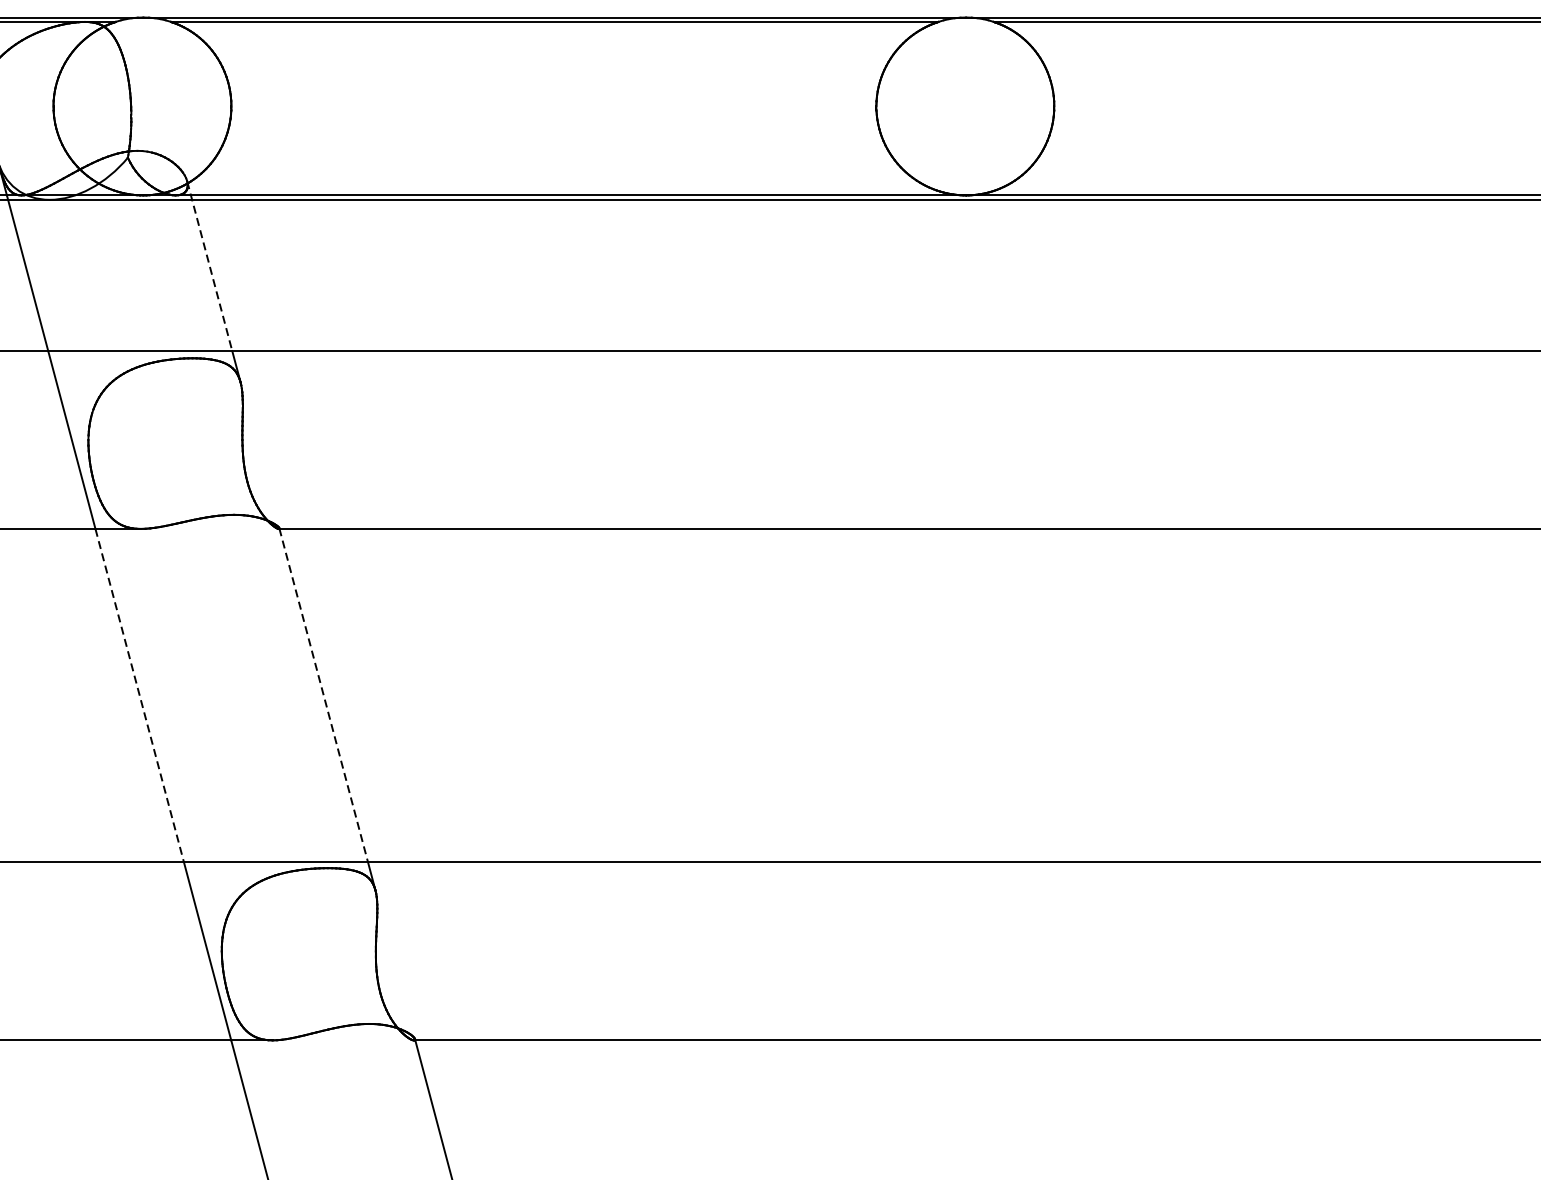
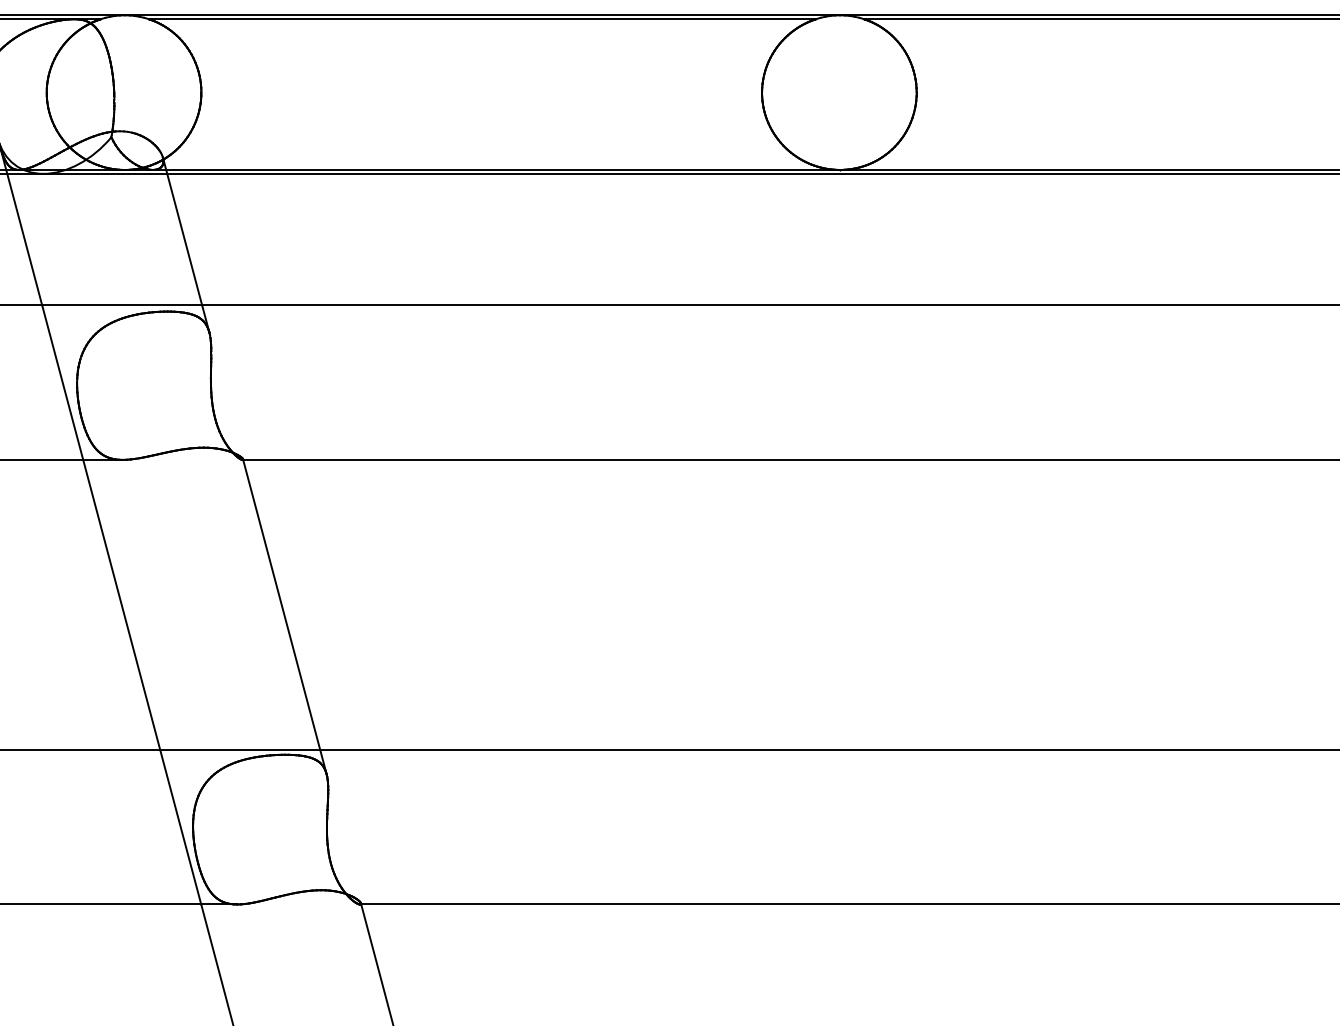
line: (209, 267) -> (182, 232), dashed -> solid
line: (139, 695) -> (121, 604), dashed -> solid
line: (323, 696) -> (281, 605), dashed -> solid

